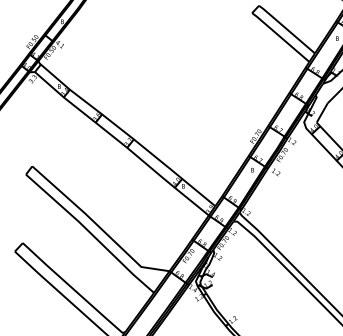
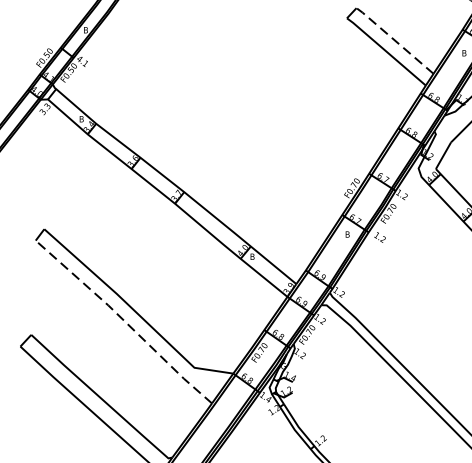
line: (286, 28) -> (394, 39), solid -> dashed
line: (90, 233) -> (124, 321), solid -> dashed

